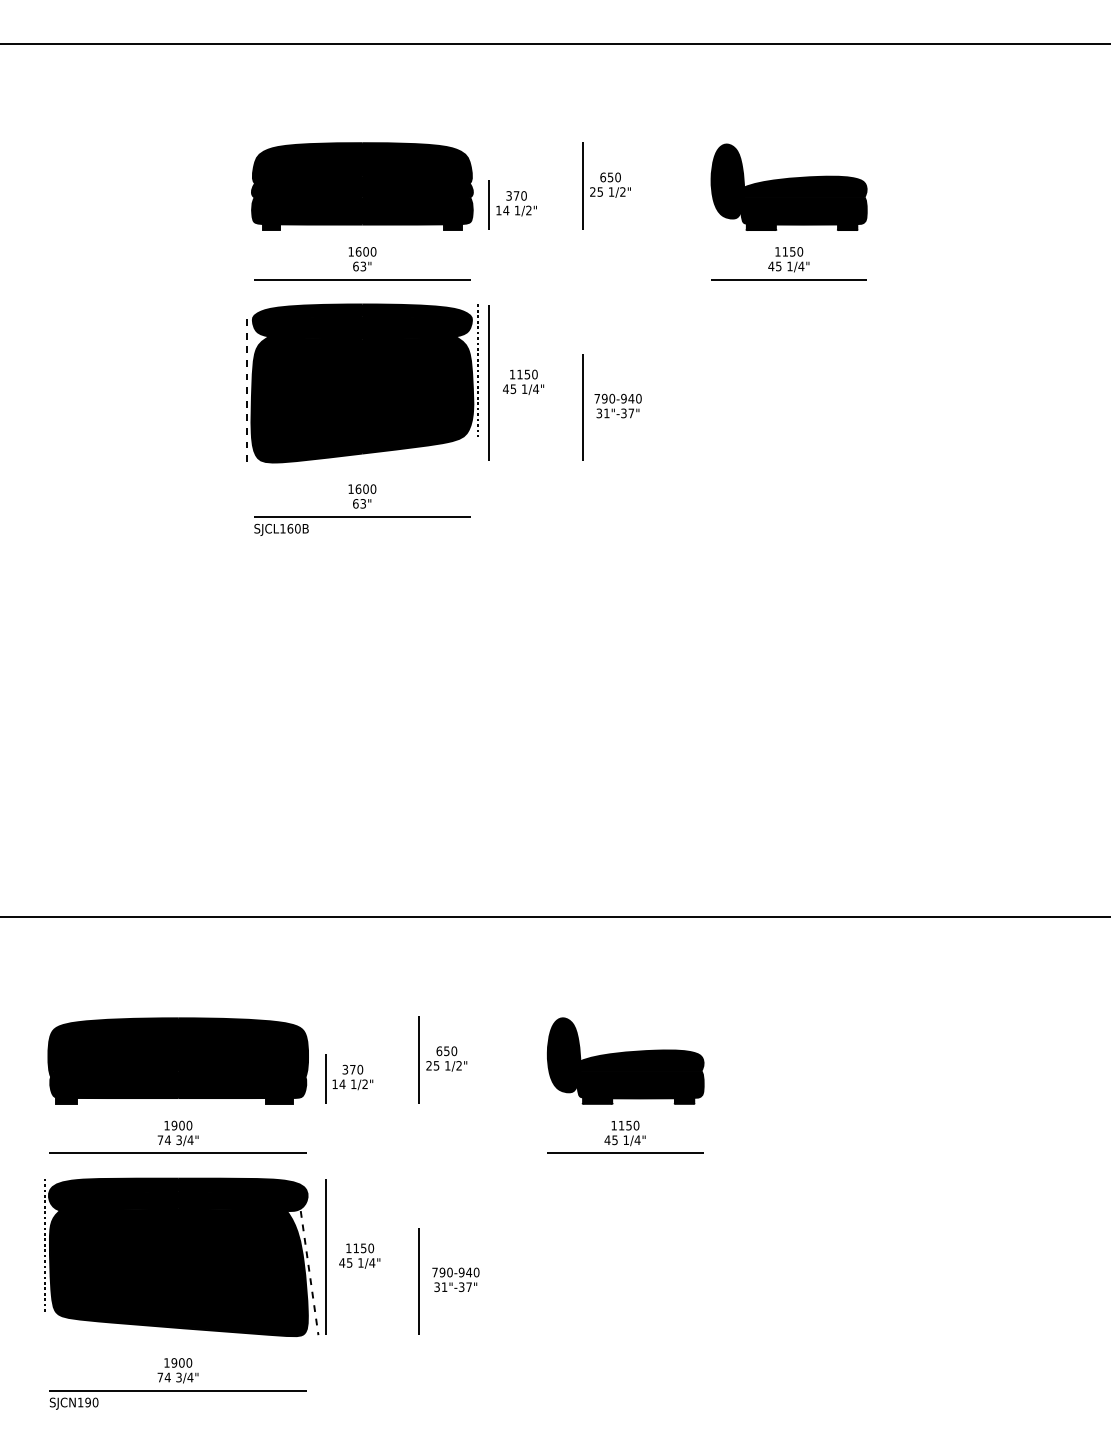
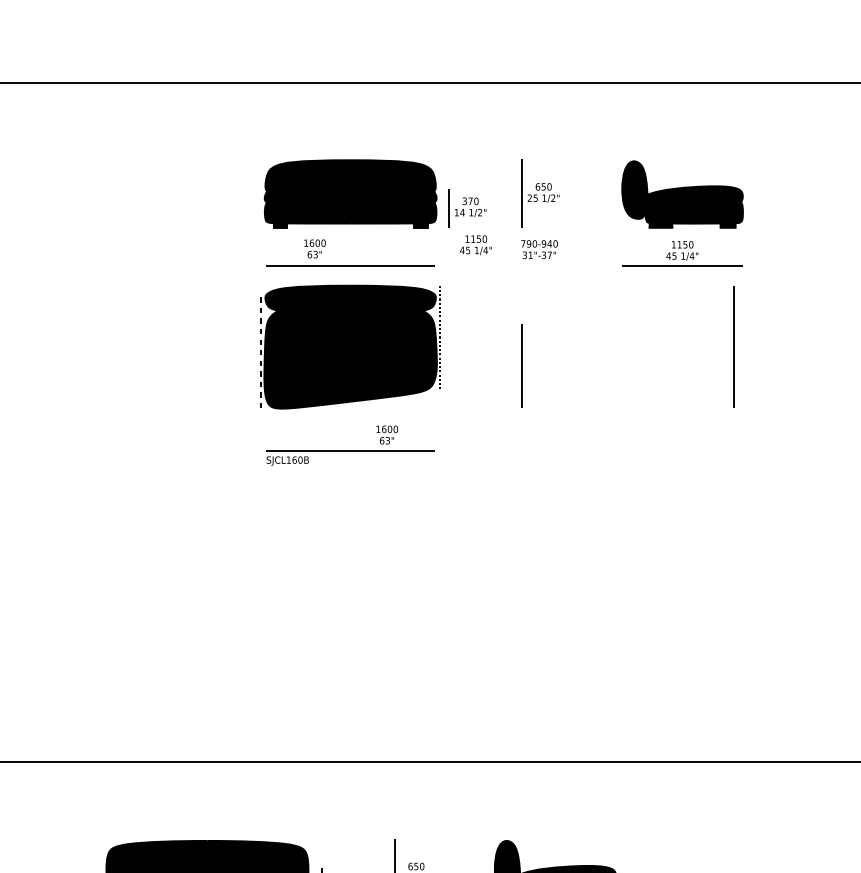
text: (362, 259) -> (314, 249), moved
text: (523, 381) -> (475, 244), moved
line: (488, 382) -> (733, 346), moved
text: (617, 405) -> (538, 249), moved
text: (362, 496) -> (387, 435), moved

